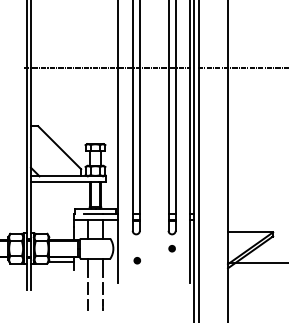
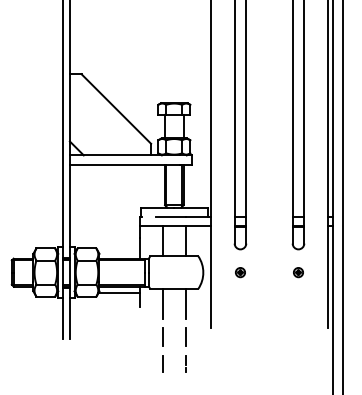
part: (136, 260) -> (239, 272), moved

